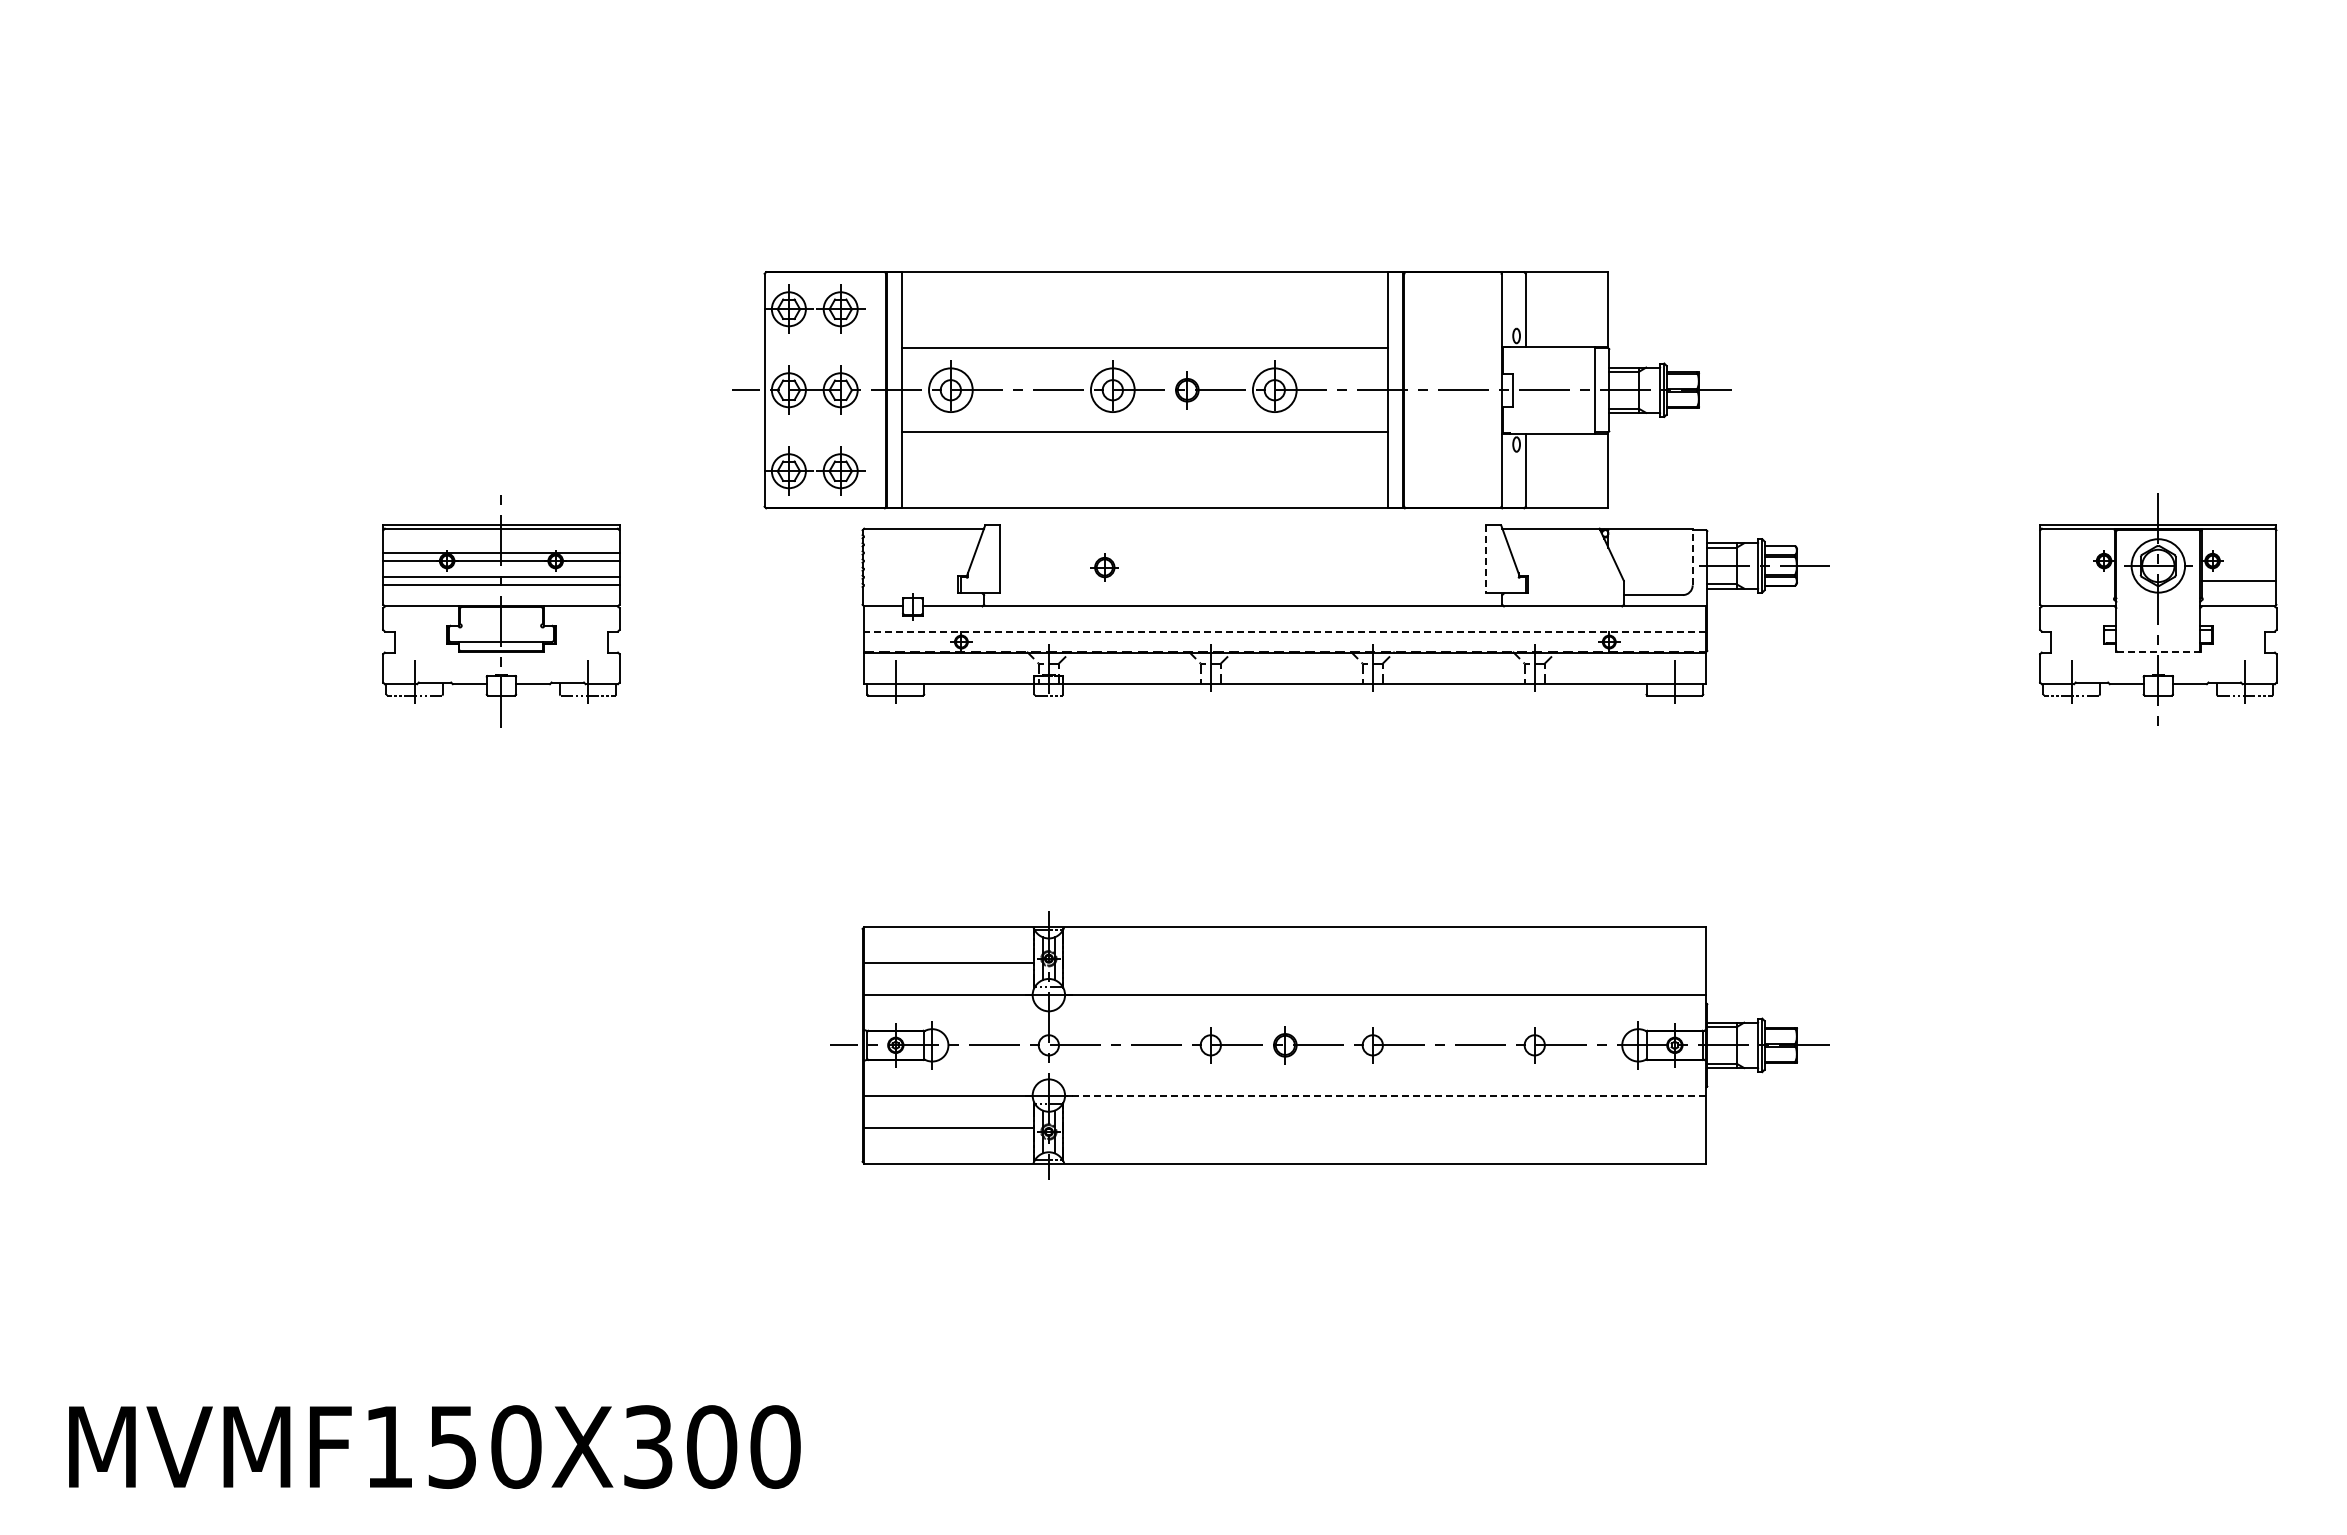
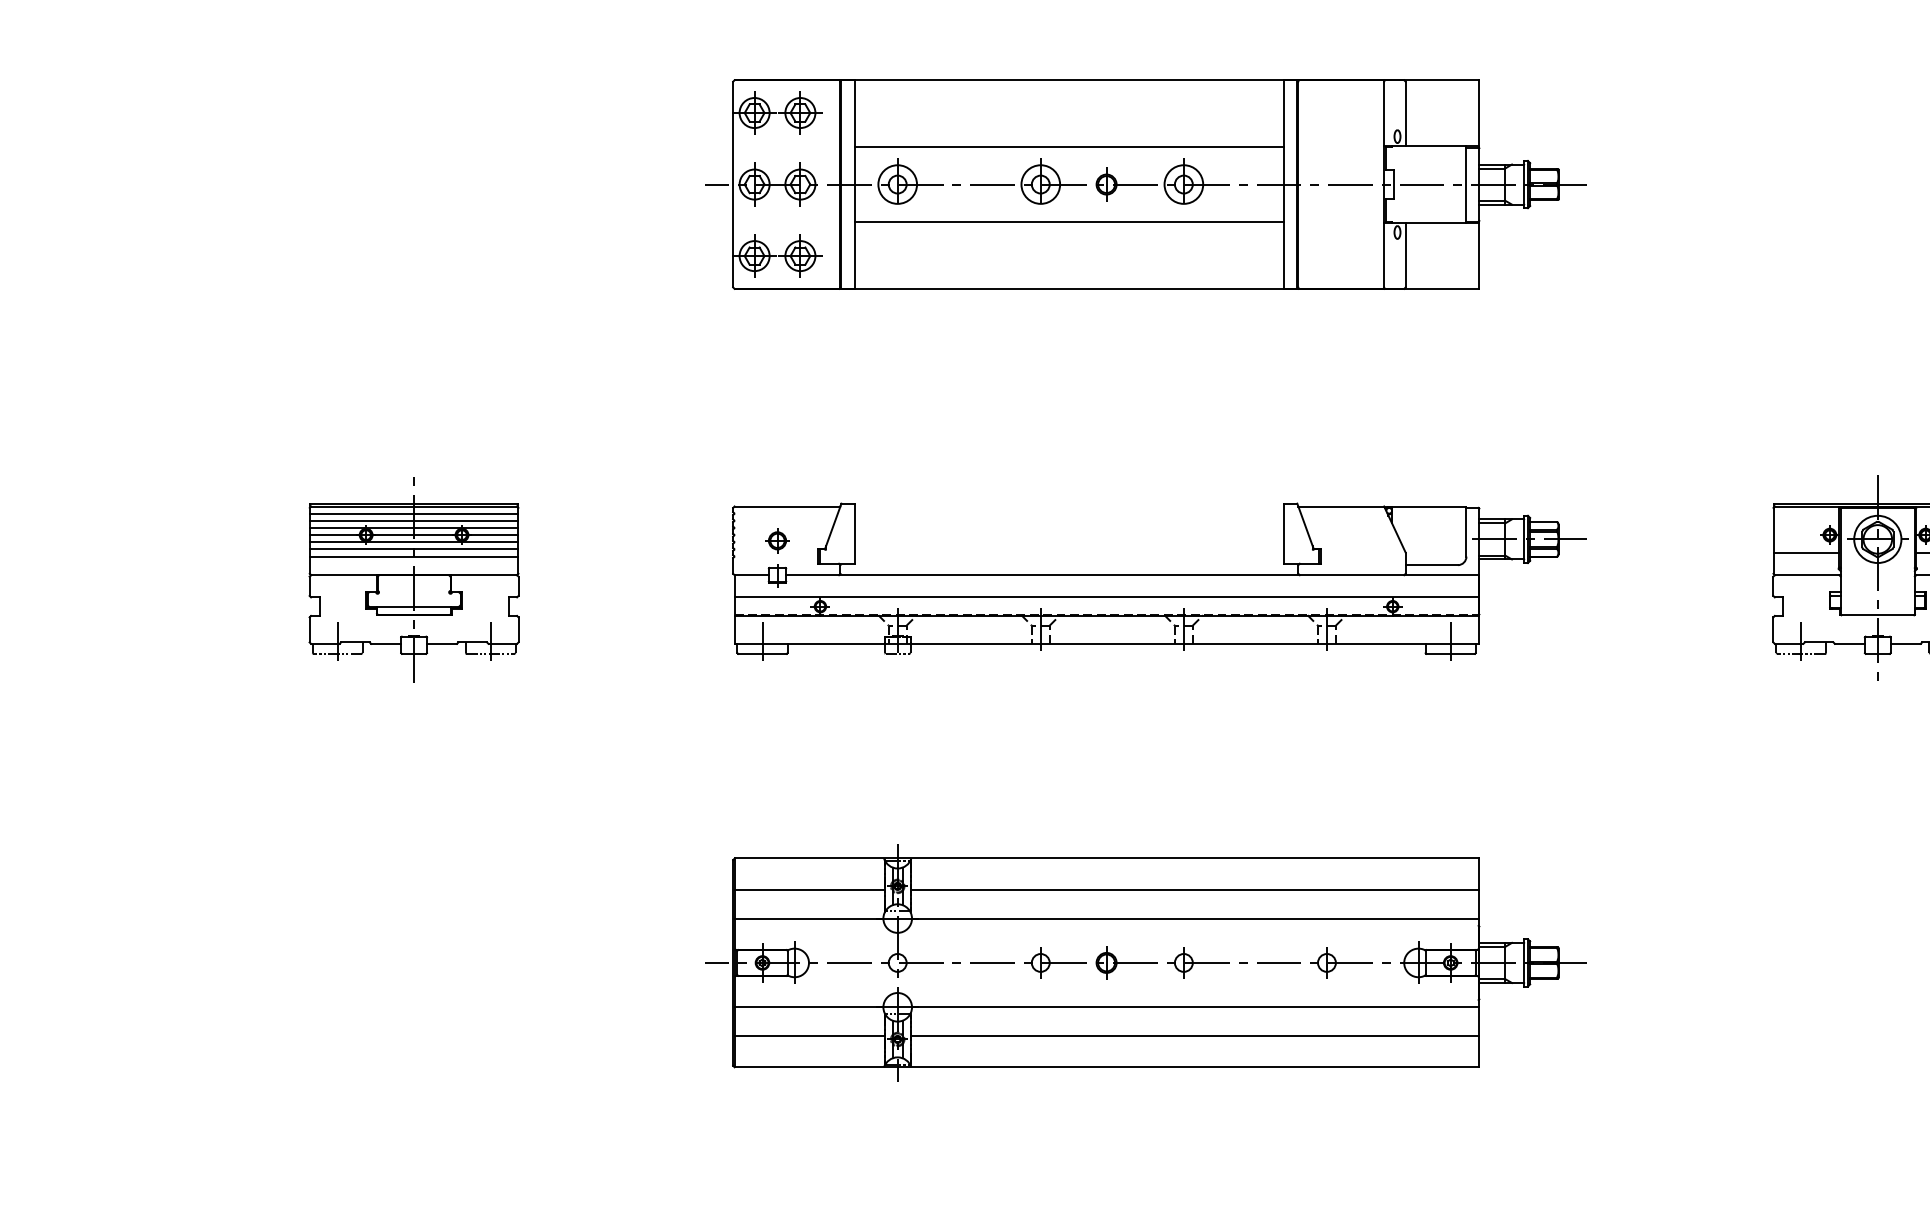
part: (1231, 390) -> (1145, 184), moved
line: (501, 536) -> (414, 513), added
line: (501, 544) -> (414, 520), added
line: (1692, 557) -> (1466, 531), dashed -> solid
line: (1486, 559) -> (1284, 533), dashed -> solid
part: (1104, 567) -> (777, 540), moved
line: (501, 569) -> (414, 542), added
line: (2077, 580) -> (1806, 552), added
line: (1284, 631) -> (1105, 597), dashed -> solid
line: (2157, 651) -> (1877, 615), dashed -> solid
line: (1384, 962) -> (1194, 889), added
line: (1385, 1095) -> (1195, 1007), dashed -> solid
line: (1384, 1127) -> (1194, 1035), added

